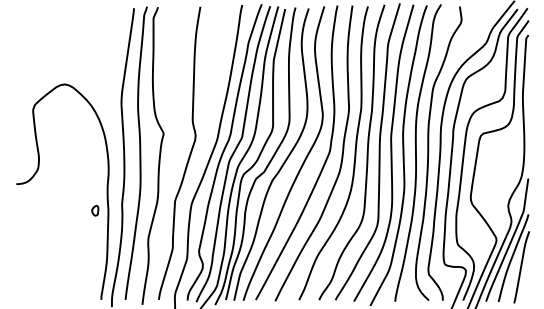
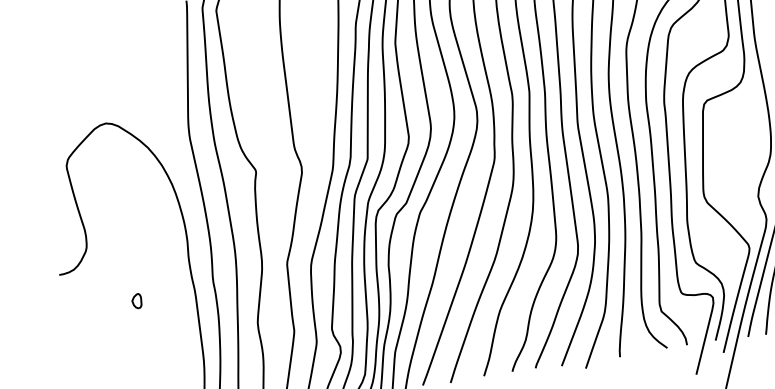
part: (95, 210) -> (137, 300), moved

